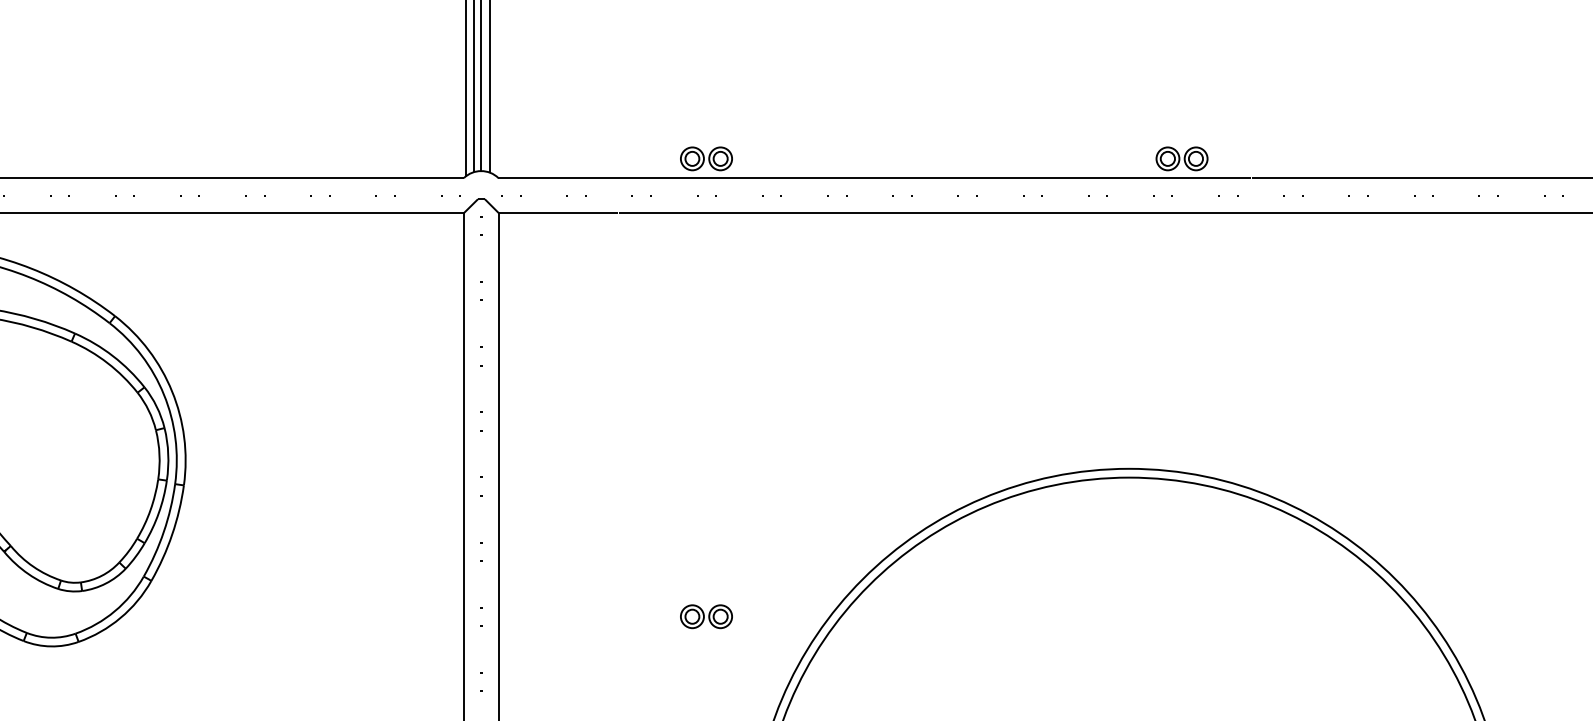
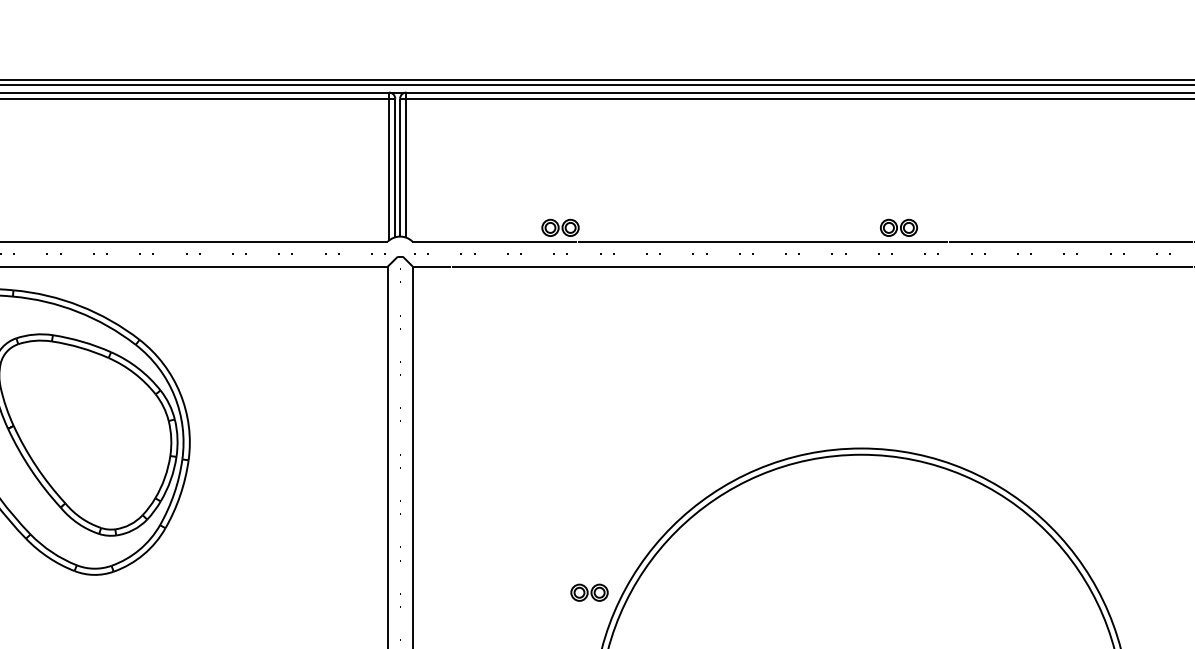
part: (706, 616) -> (589, 592), moved

